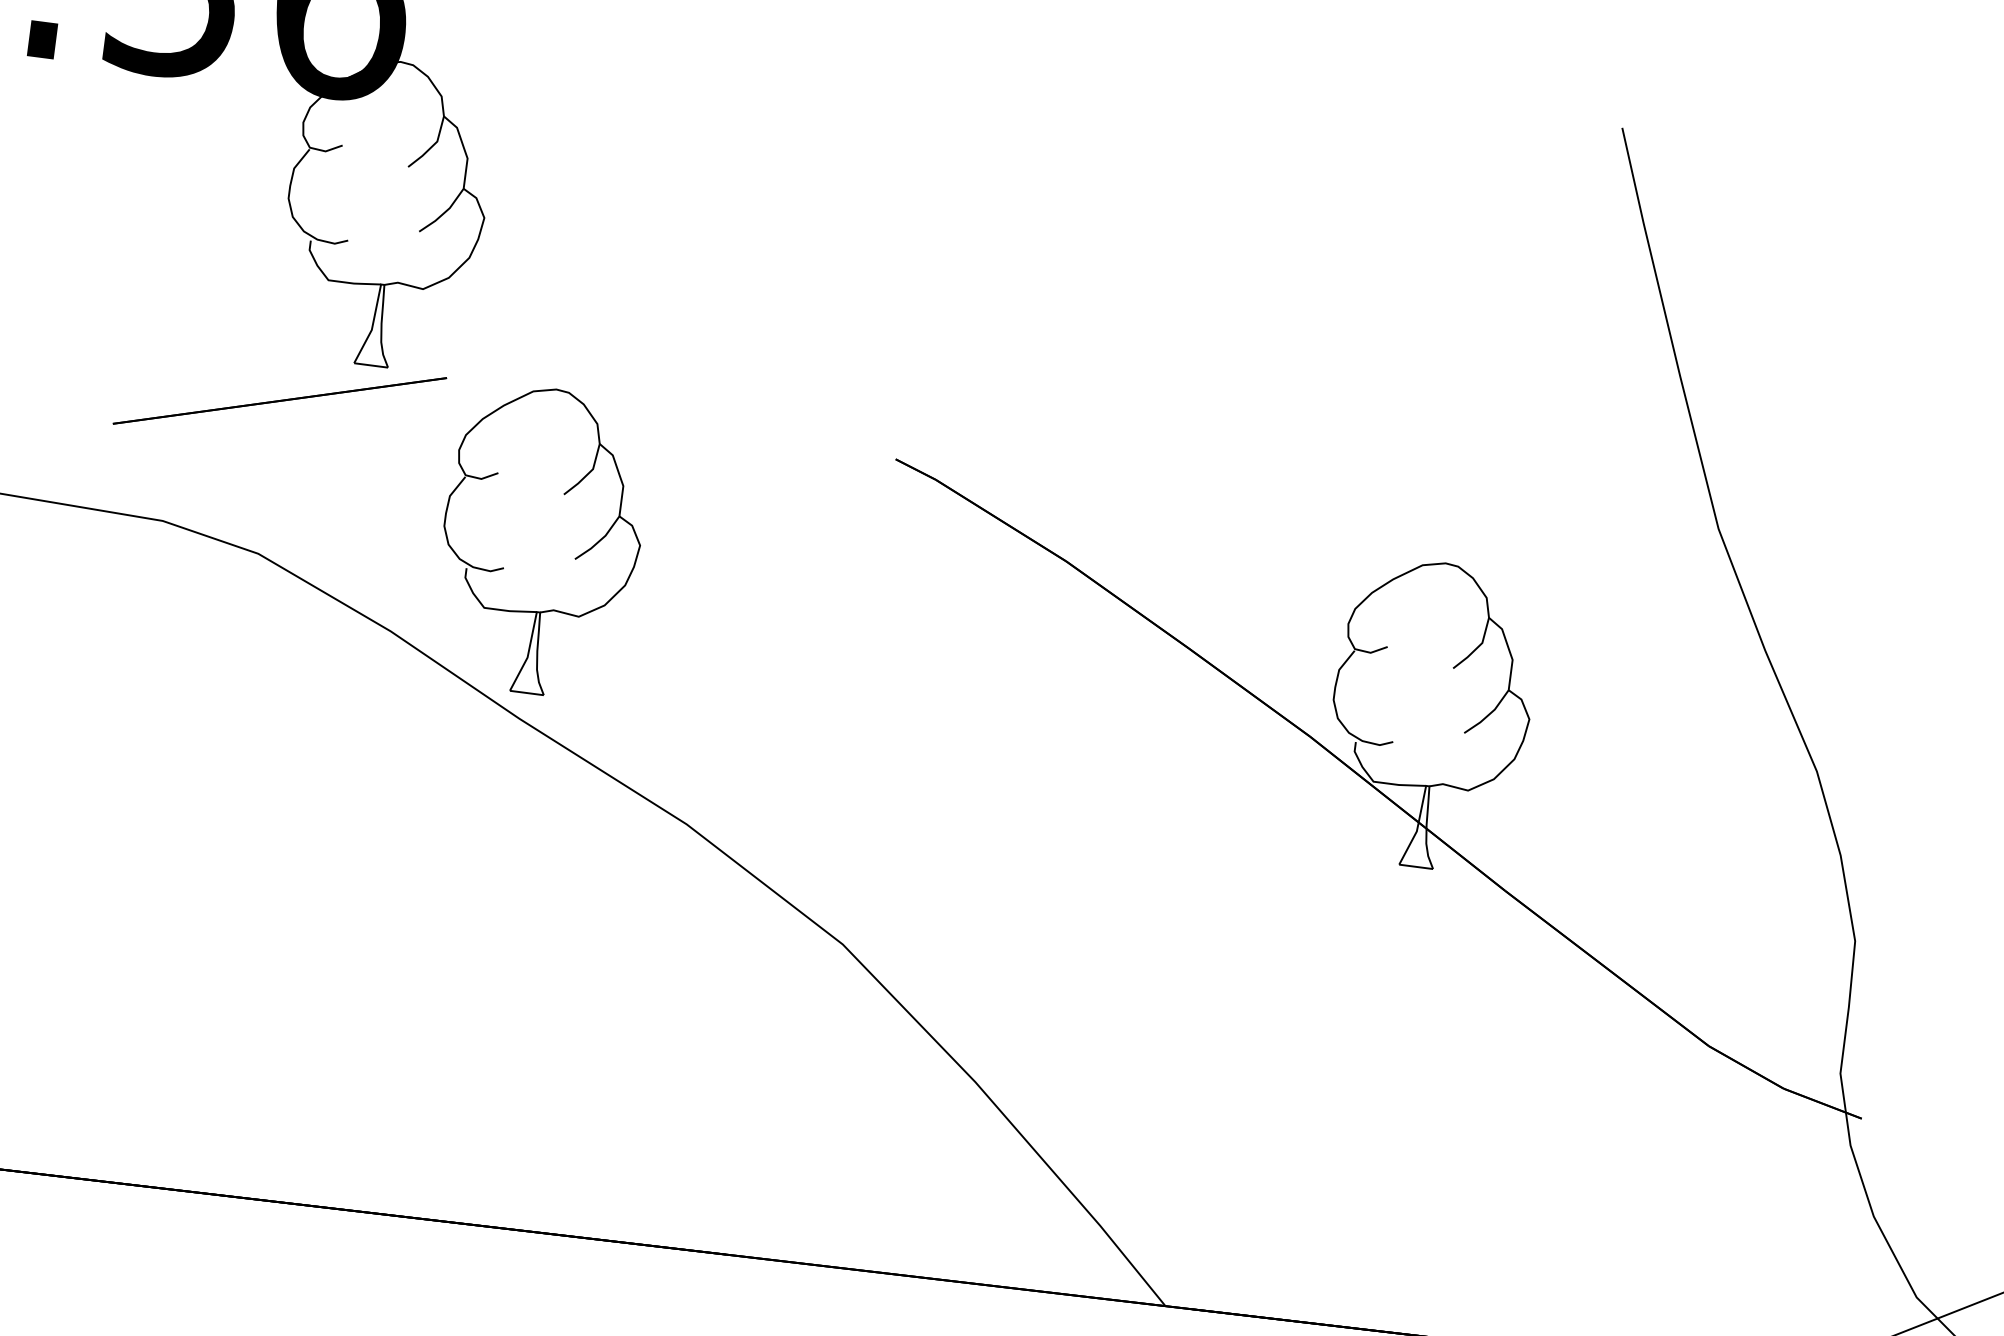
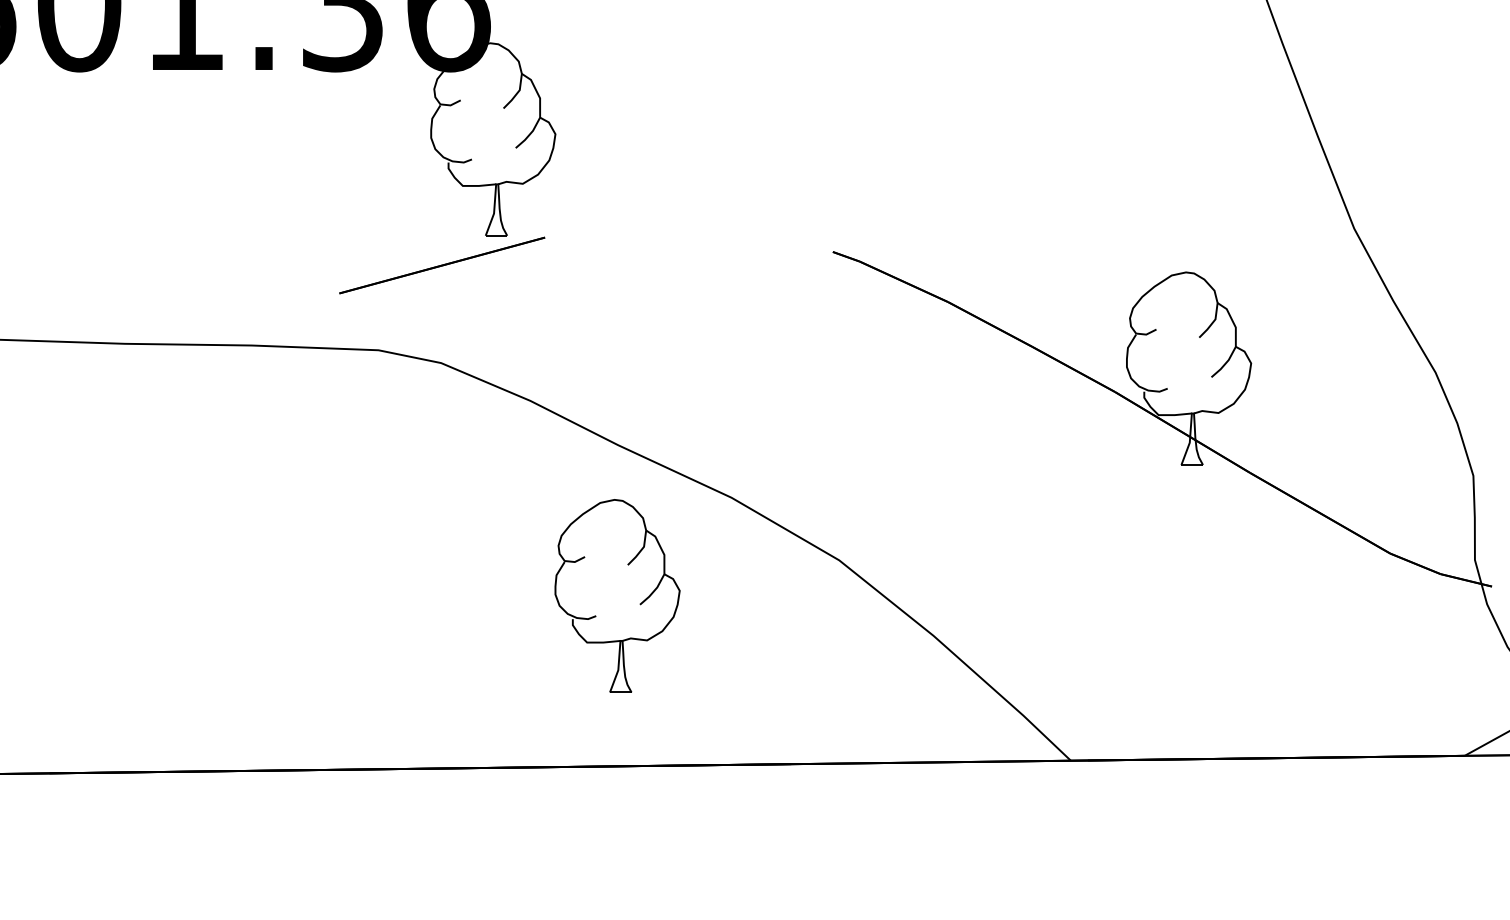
part: (574, 557) -> (639, 603), moved

